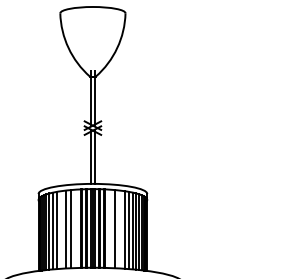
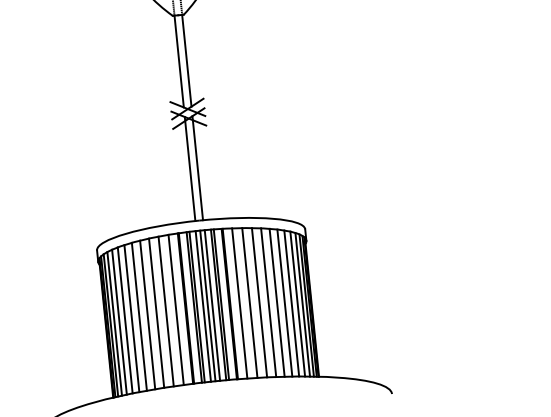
line: (76, 228) -> (176, 309), added
line: (109, 228) -> (239, 302), added
line: (61, 229) -> (147, 314), added
line: (119, 229) -> (258, 302), added

